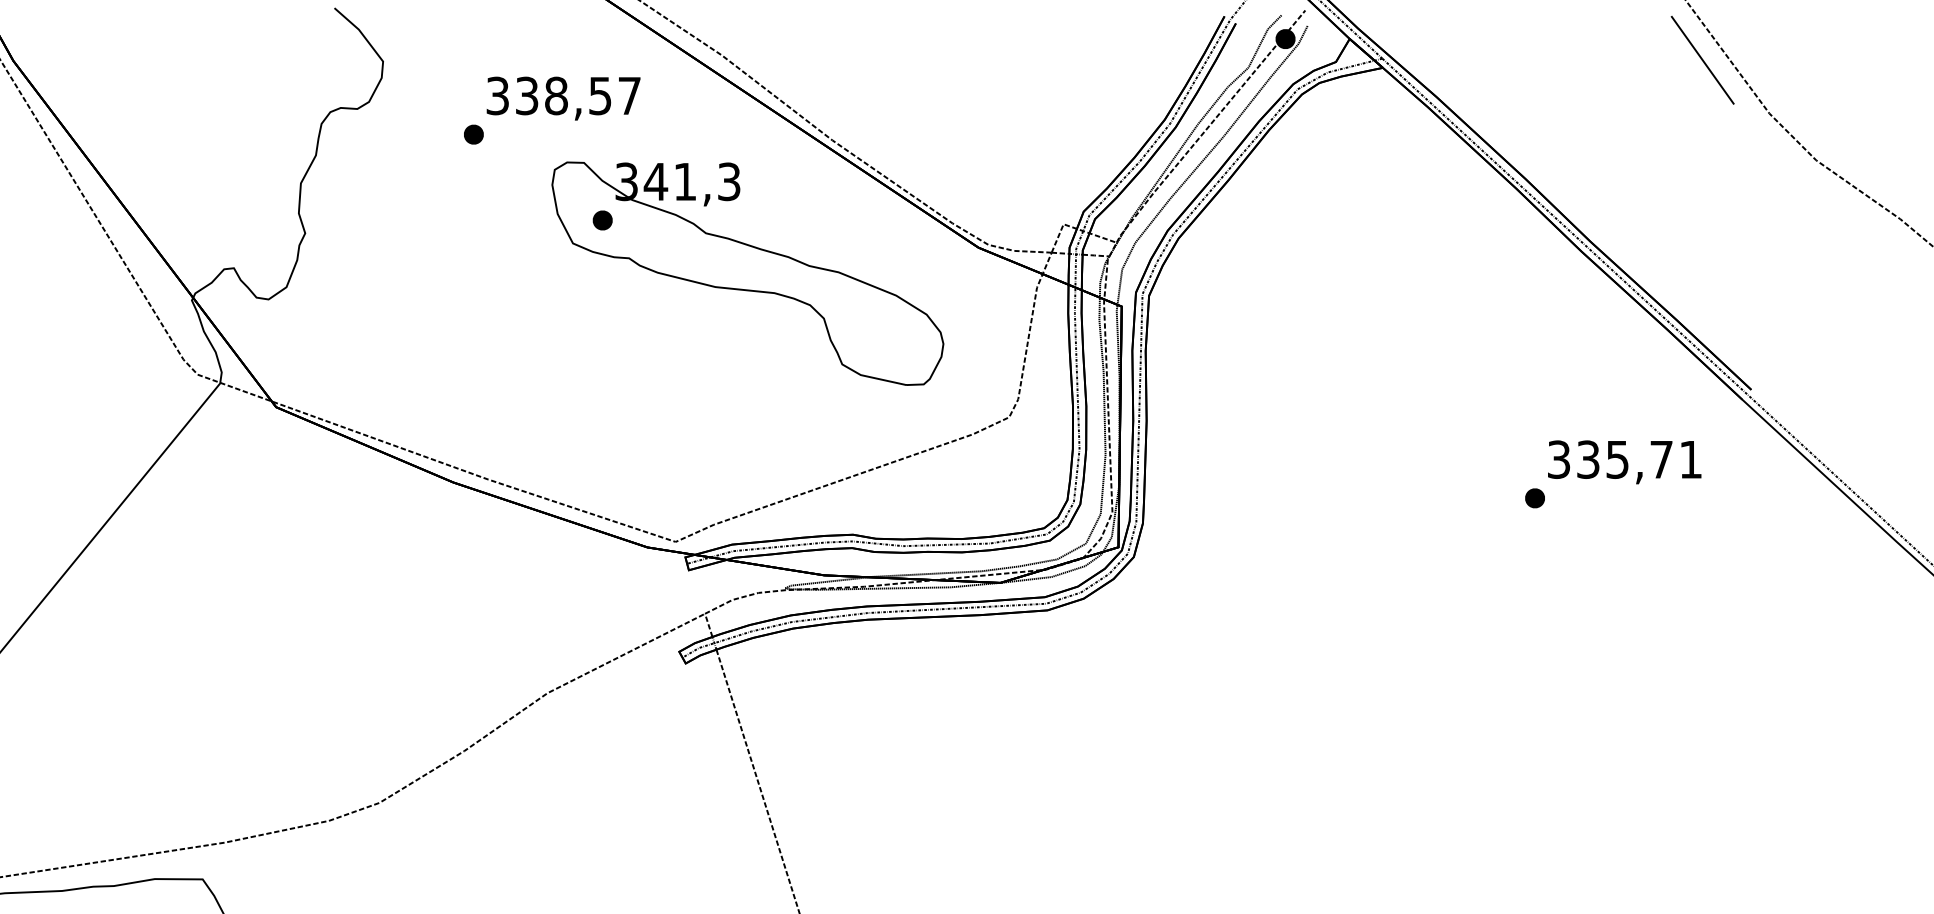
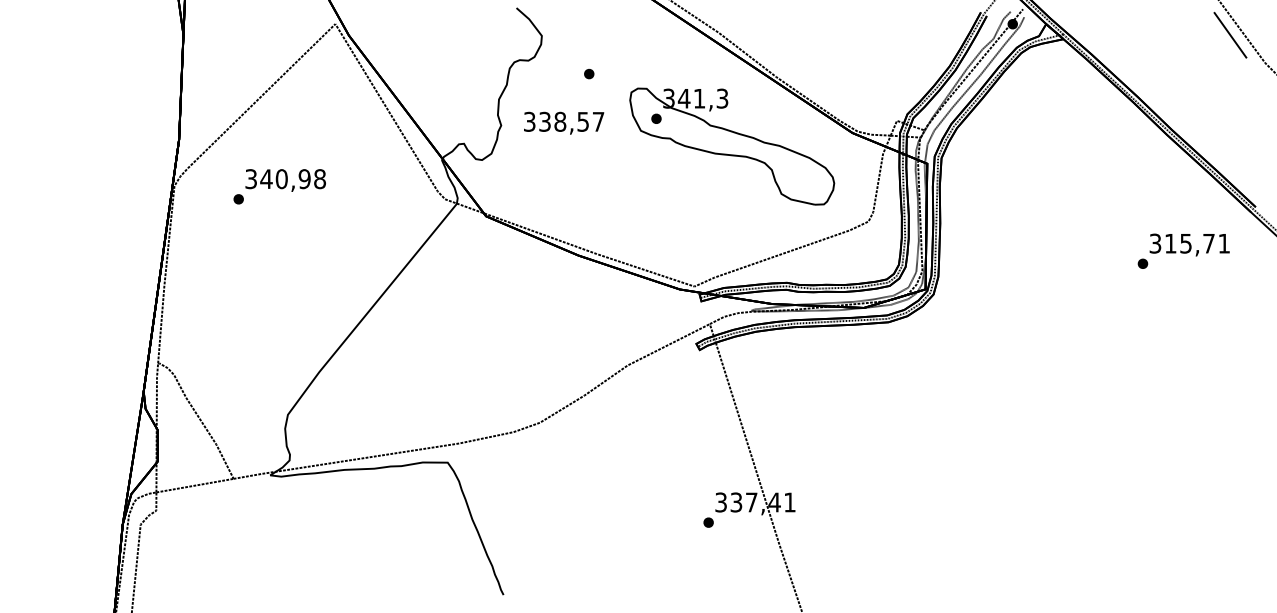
text: (564, 97) -> (564, 122), moved
text: (1587, 459) -> (1170, 243), 335,71 -> 315,71

